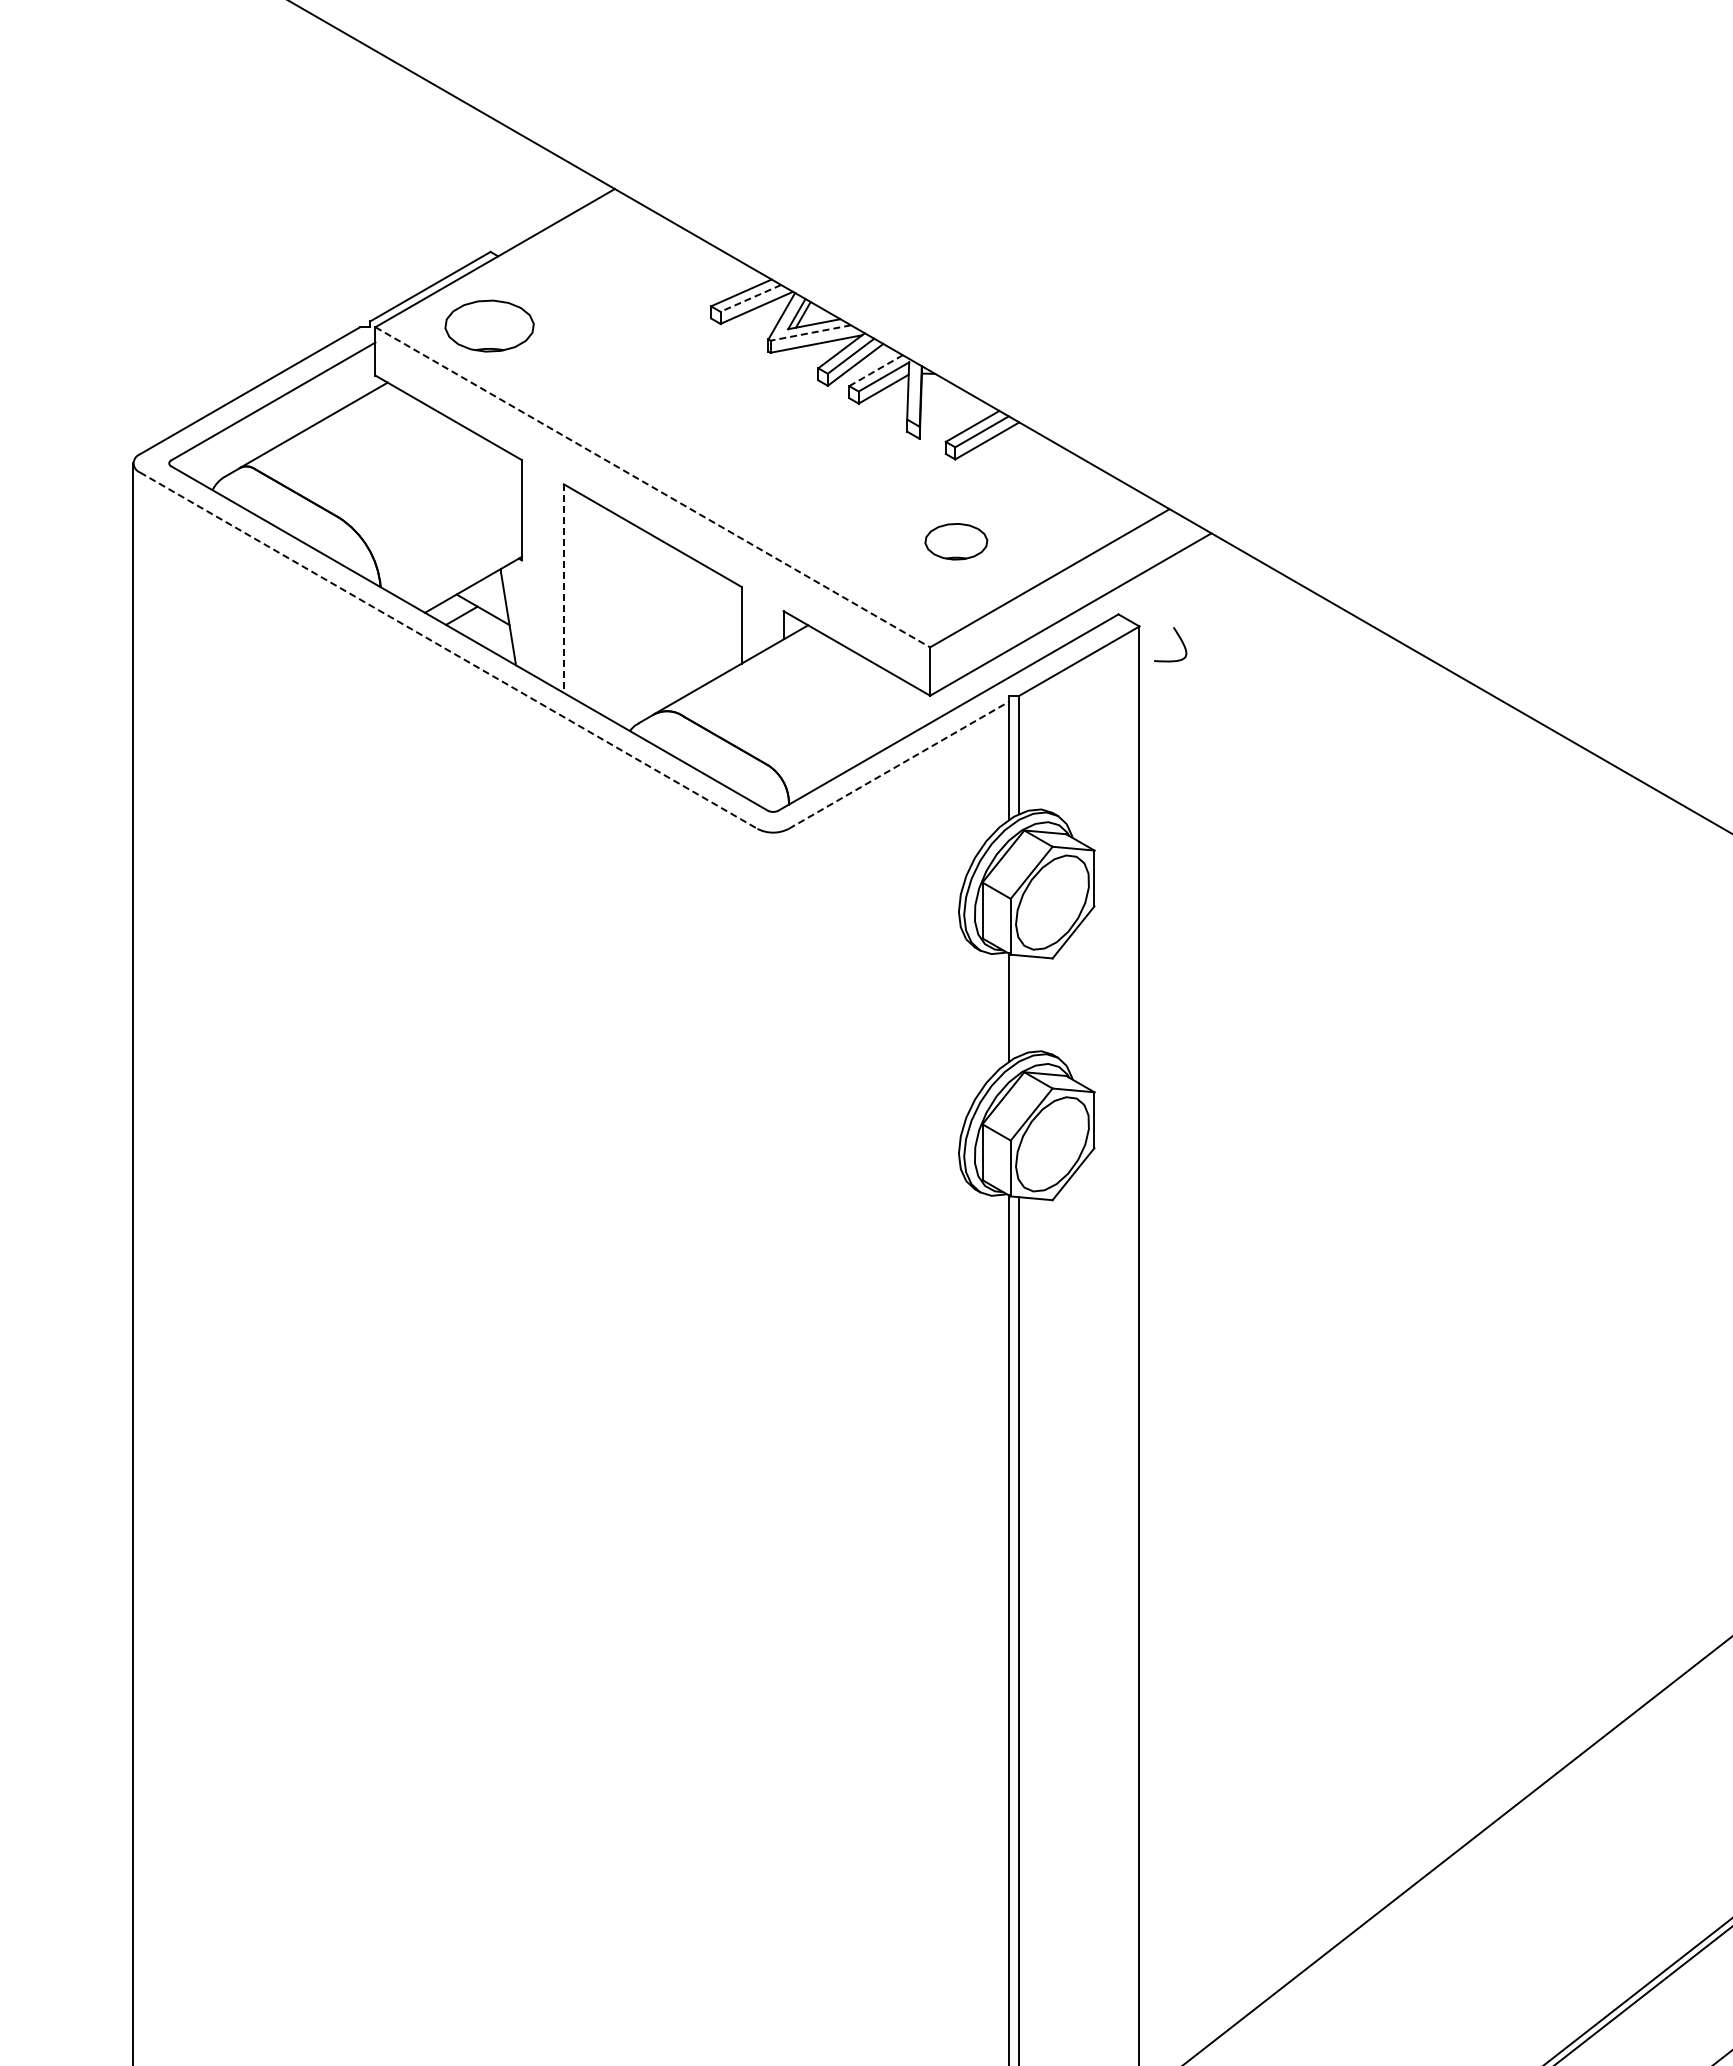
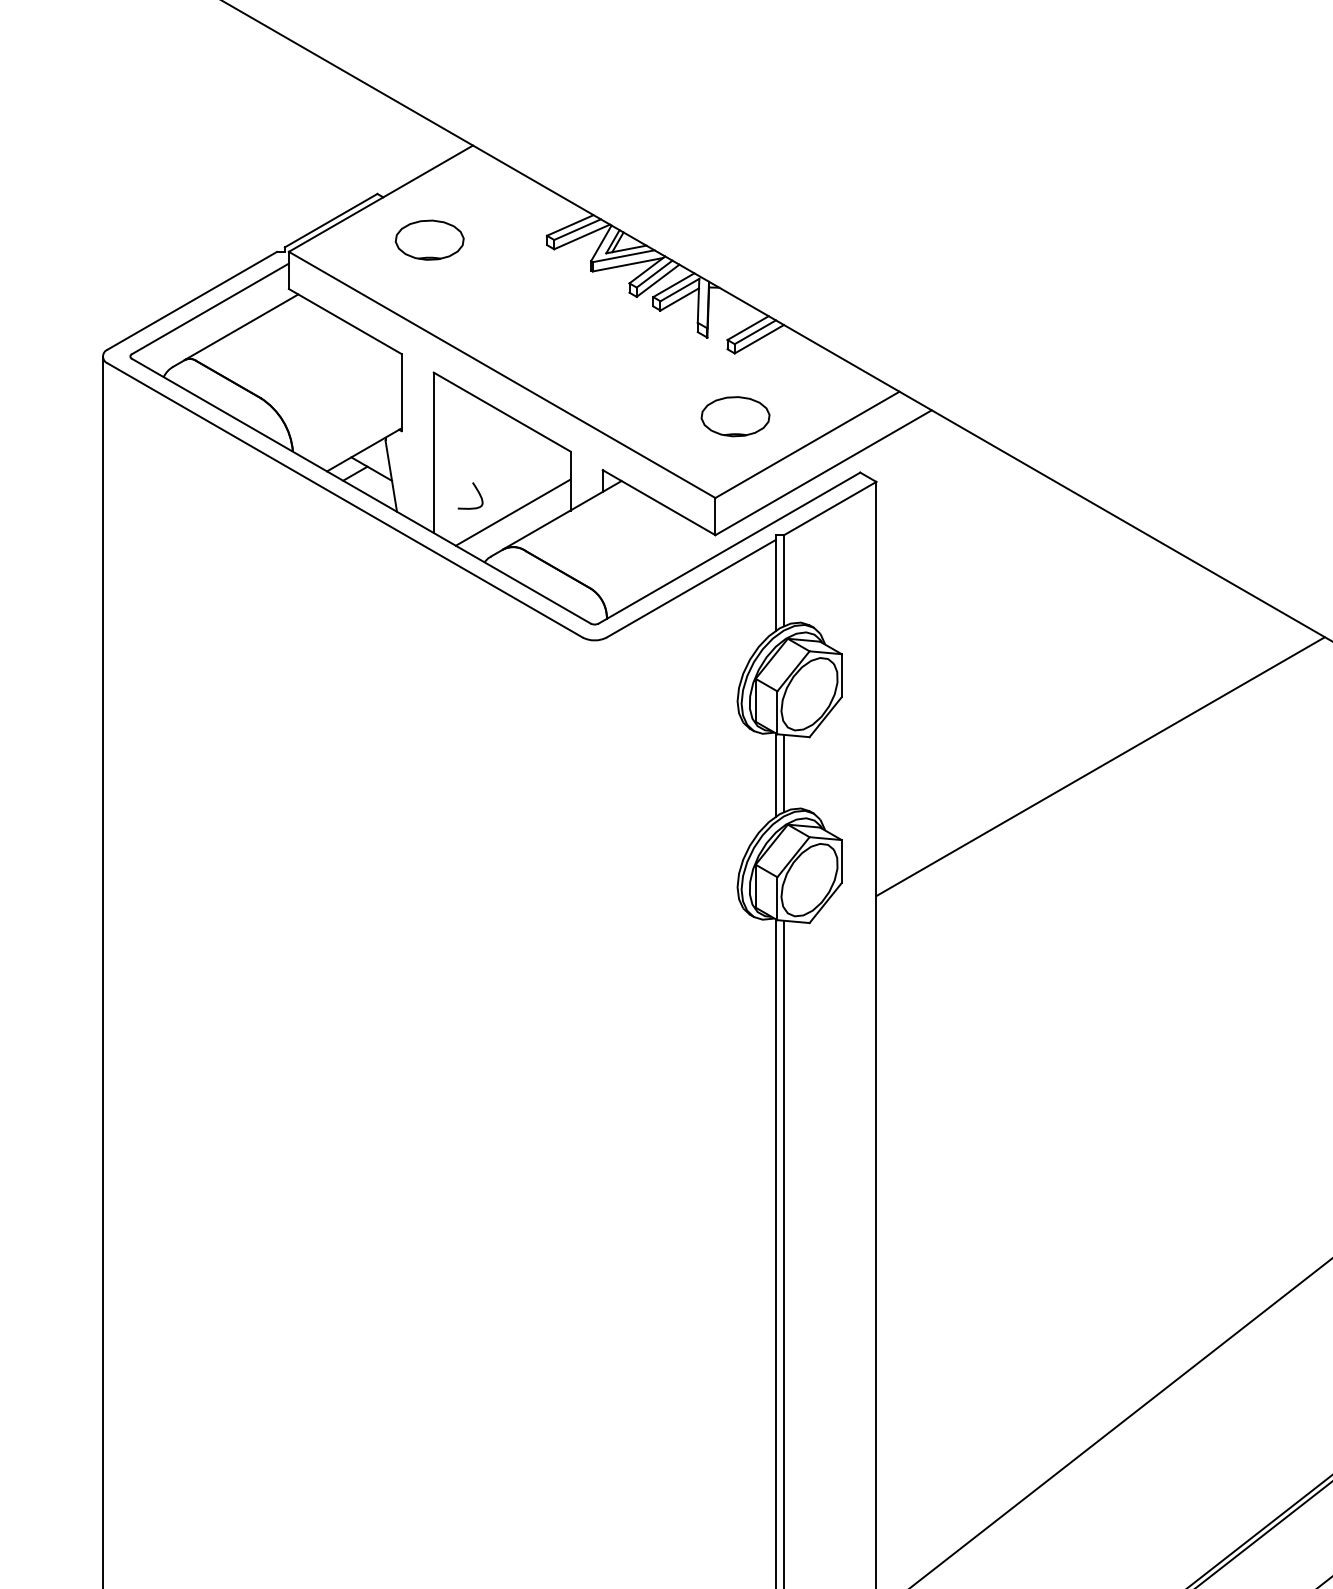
line: (750, 298) -> (577, 229), dashed -> solid
part: (489, 325) -> (429, 239), moved
line: (810, 333) -> (623, 256), dashed -> solid
line: (876, 370) -> (674, 285), dashed -> solid
line: (653, 487) -> (502, 375), dashed -> solid
part: (956, 541) -> (735, 416), size x1.43
line: (563, 589) -> (433, 453), dashed -> solid
curve: (1178, 637) -> (476, 490), moved
line: (449, 650) -> (345, 500), dashed -> solid
line: (666, 666) -> (512, 512), added
line: (898, 765) -> (691, 588), dashed -> solid
line: (1430, 996) -> (1100, 766), added
line: (1019, 1005) -> (784, 773), added

